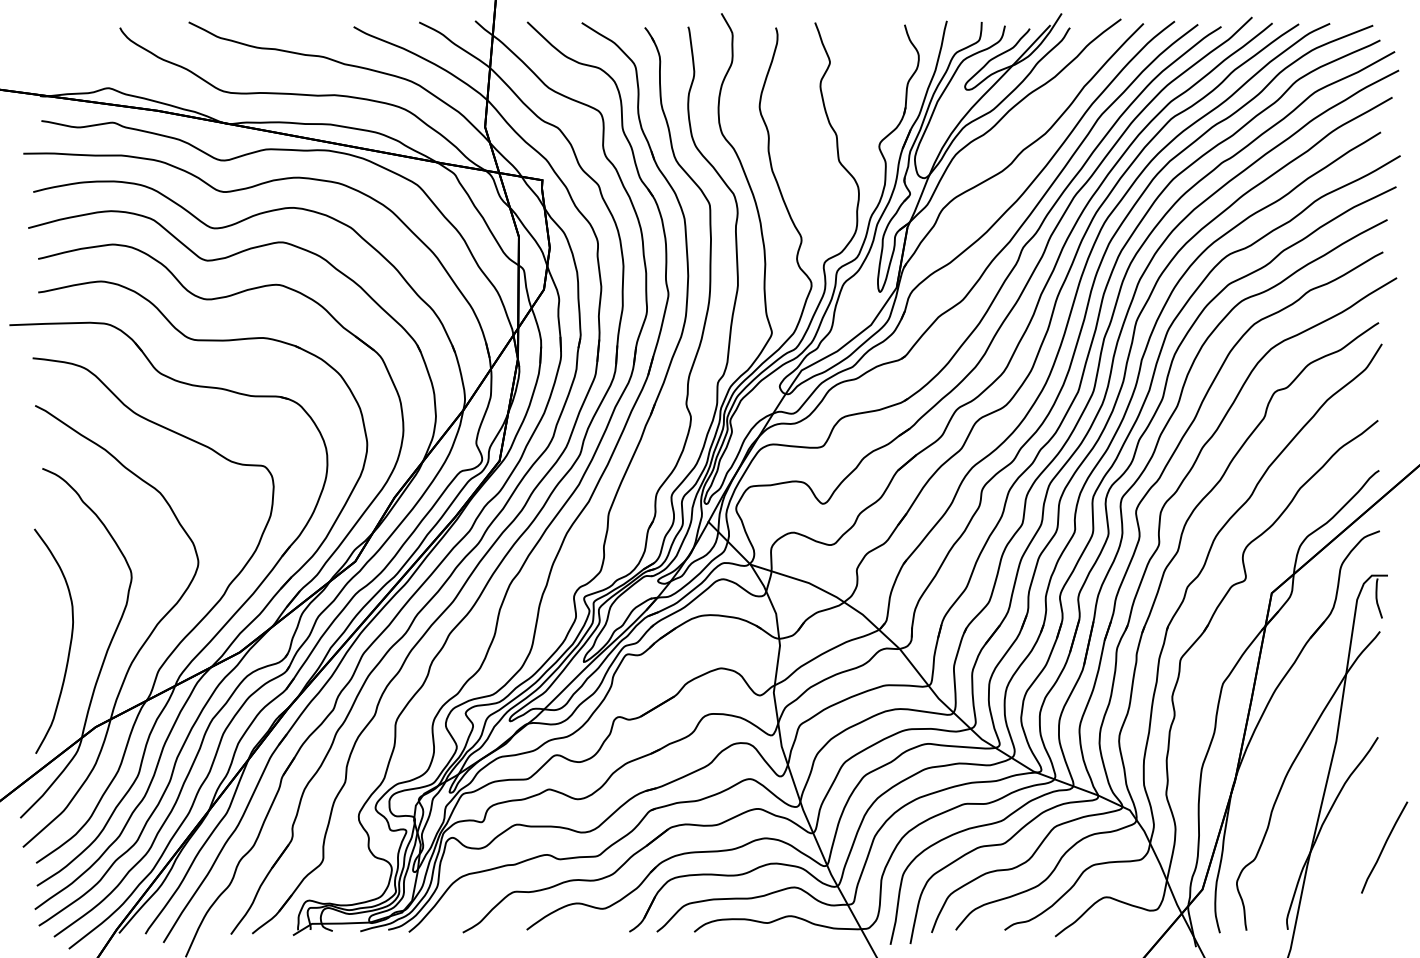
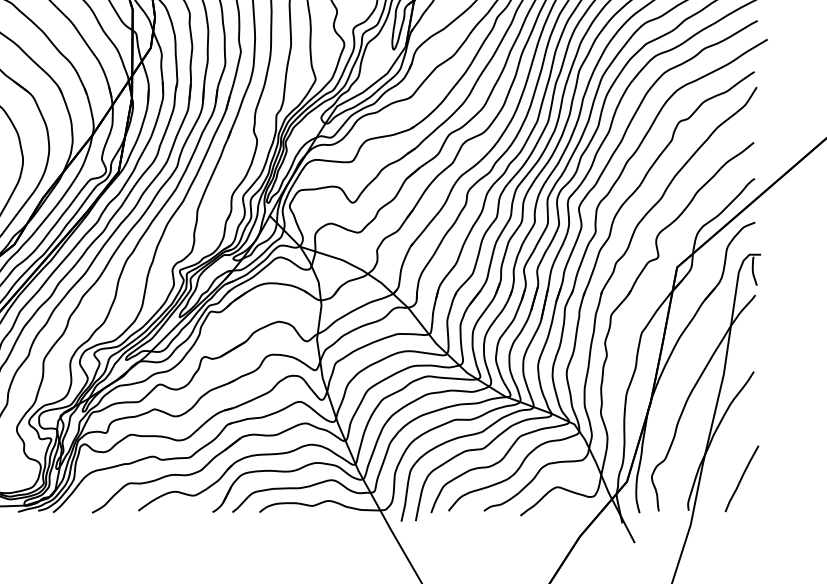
curve: (1384, 847) -> (741, 478), moved

